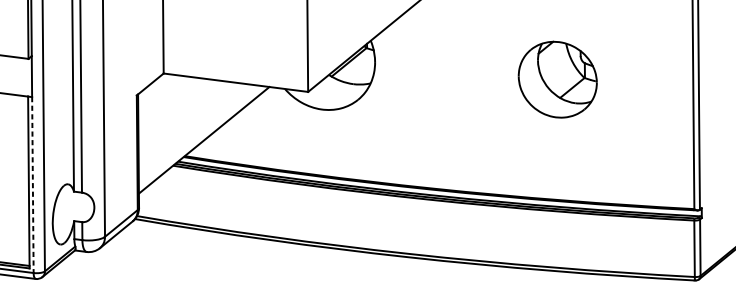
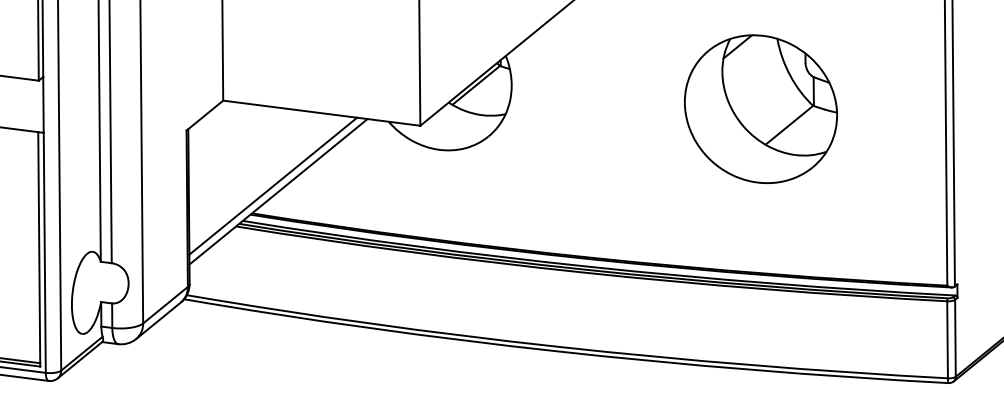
part: (557, 79) -> (760, 108), size x1.43
line: (200, 135) -> (273, 185), added
line: (32, 185) -> (44, 253), dashed -> solid

